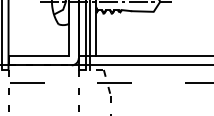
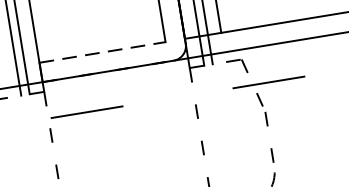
line: (39, 55) -> (103, 51), solid -> dashed

